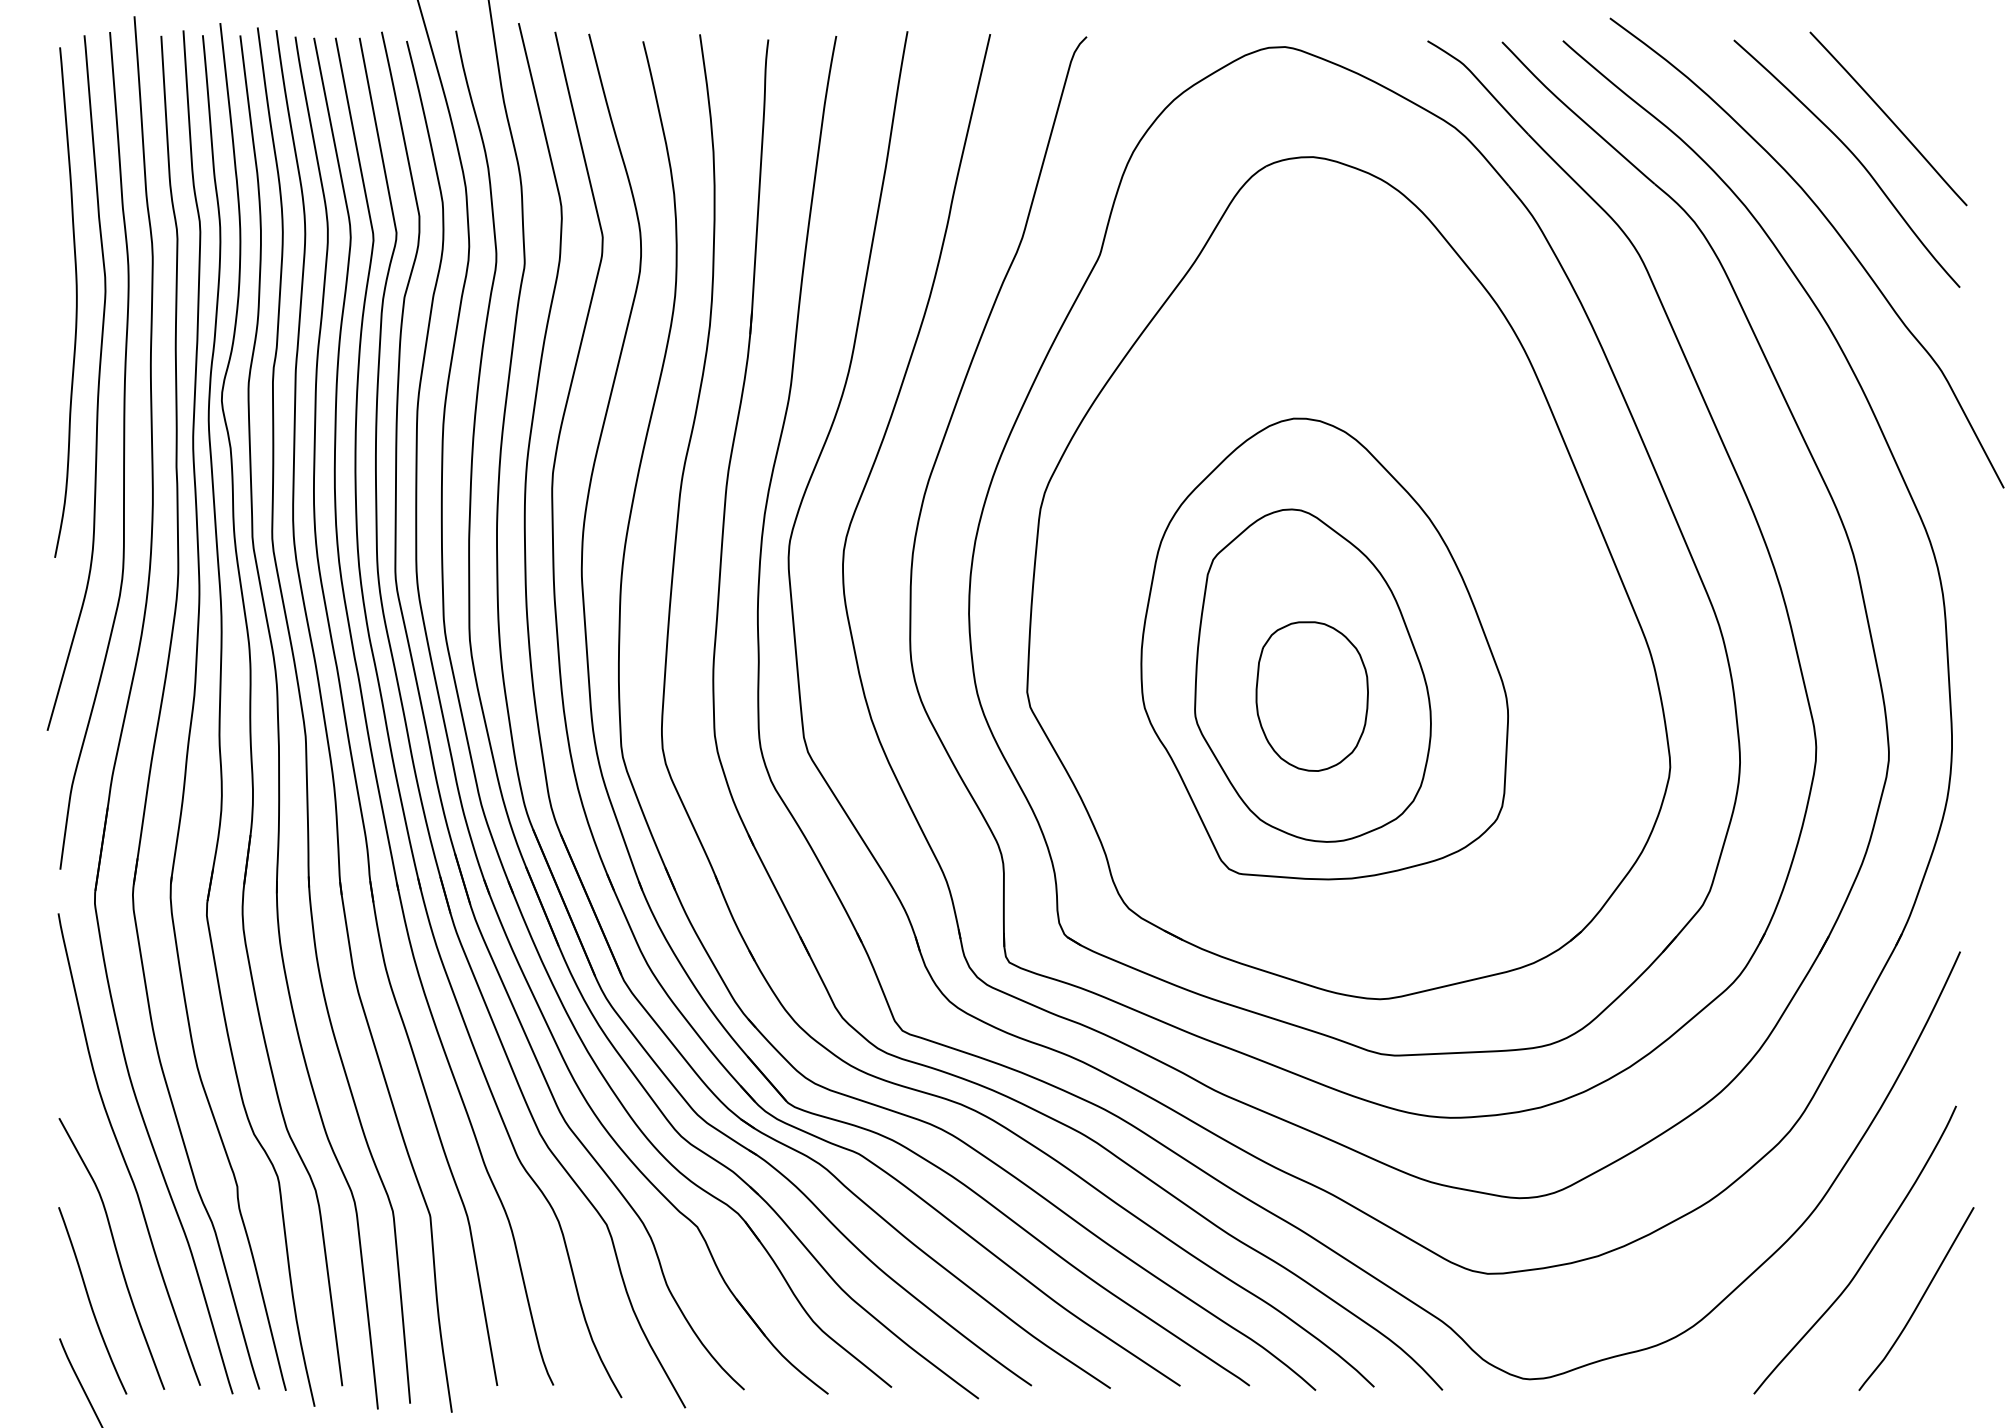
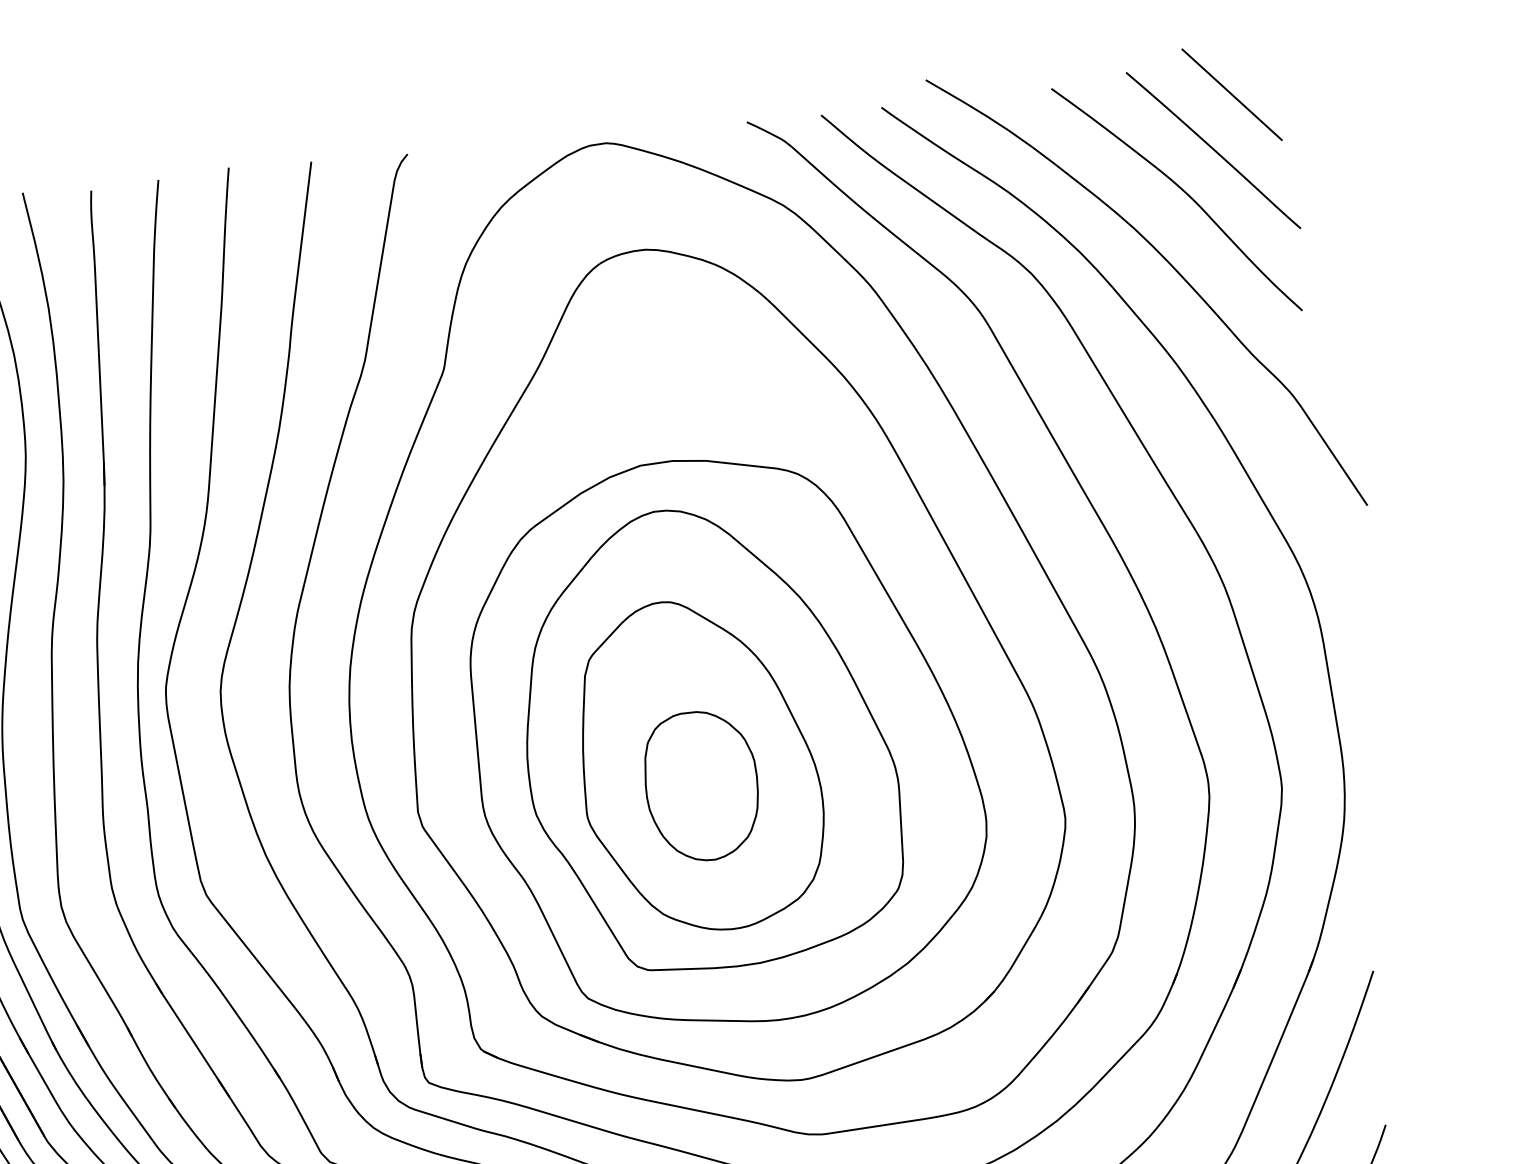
line: (1912, 65) -> (1231, 94), added
part: (1341, 653) -> (726, 740), added

